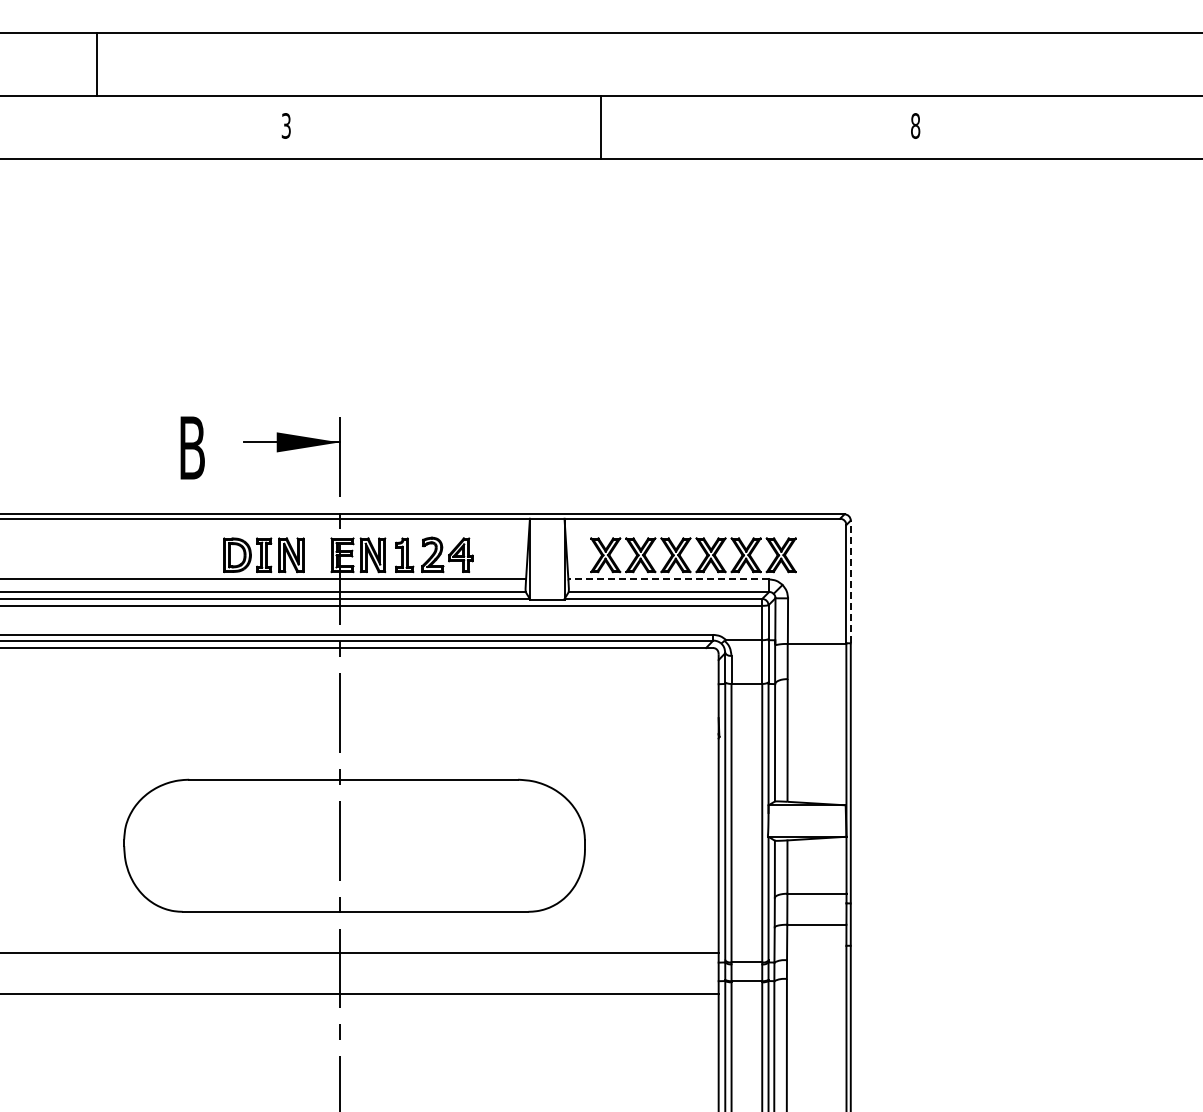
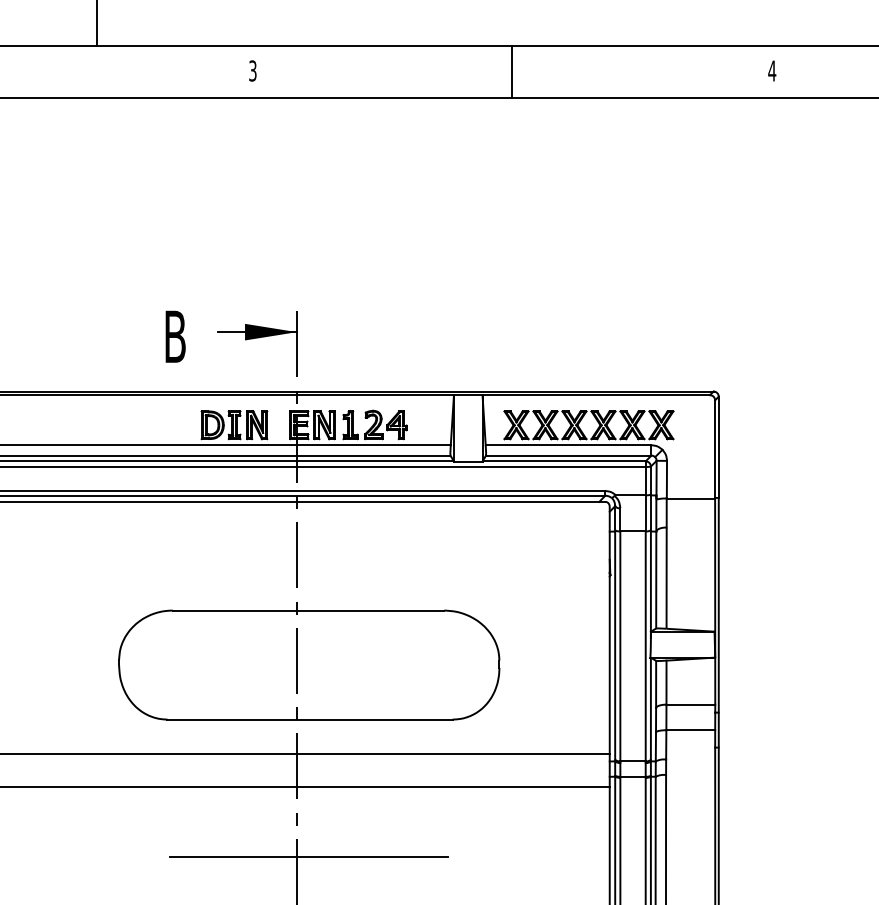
text: (915, 125) -> (772, 70), 8 -> 4
line: (668, 579) -> (568, 445), dashed -> solid
line: (850, 581) -> (718, 446), dashed -> solid
line: (354, 1078) -> (309, 857), added

